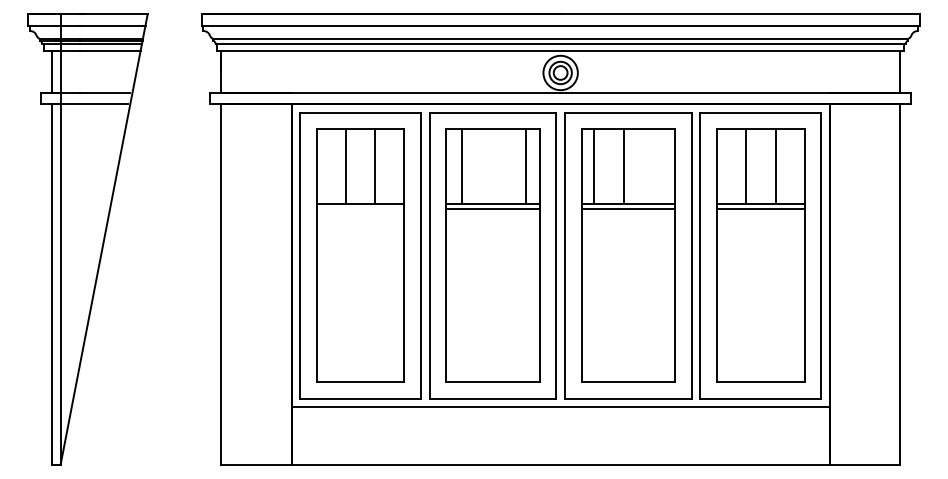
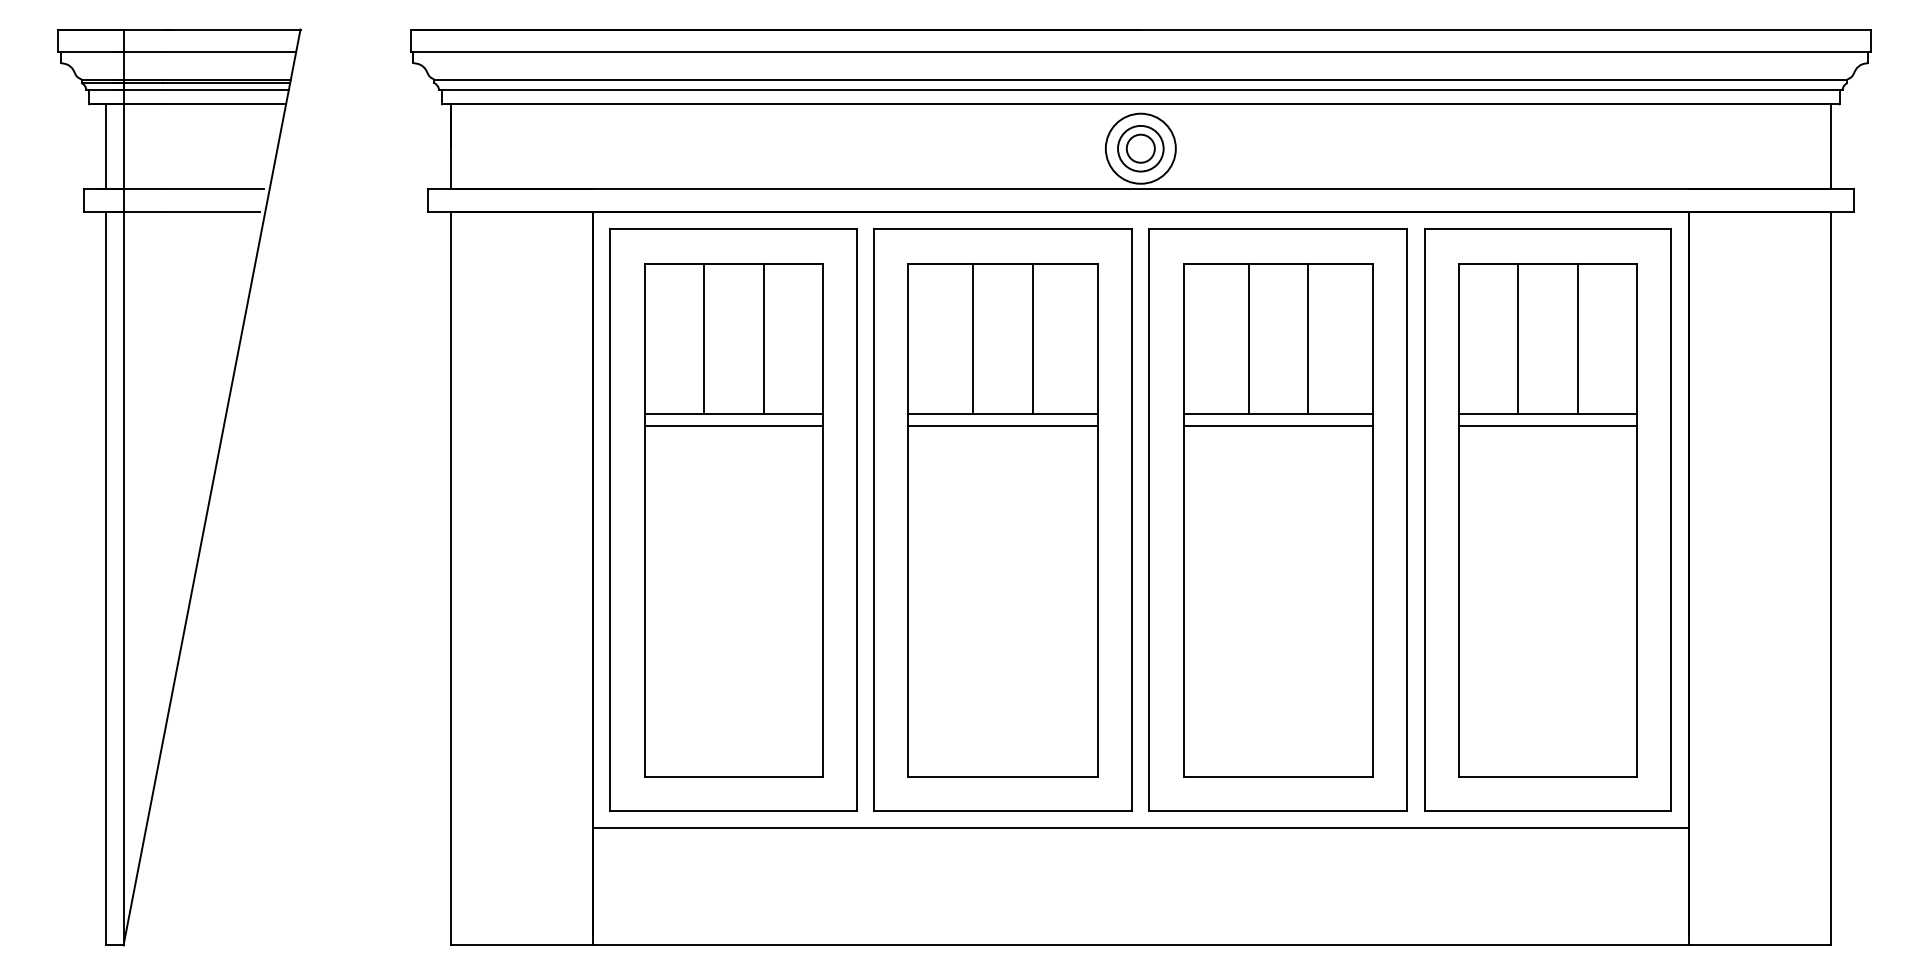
line: (462, 166) -> (973, 338), moved
line: (525, 166) -> (1032, 338), moved
line: (593, 166) -> (1248, 338), moved
line: (624, 166) -> (1309, 338), moved
line: (360, 209) -> (733, 426), added

